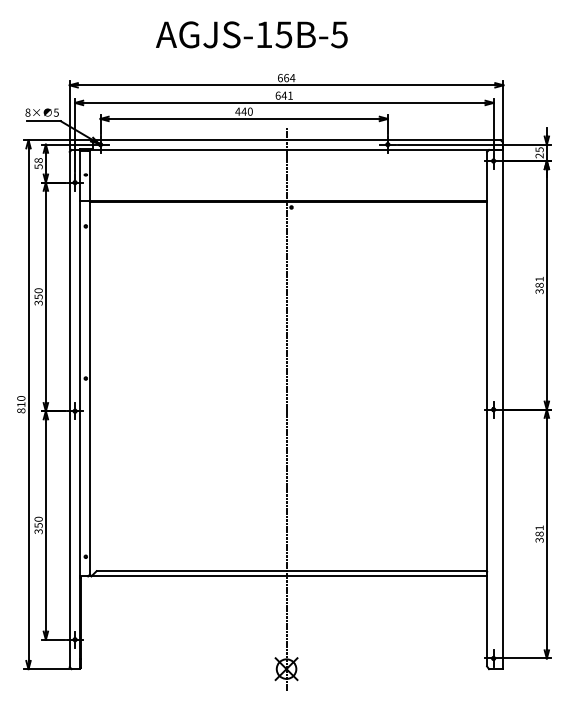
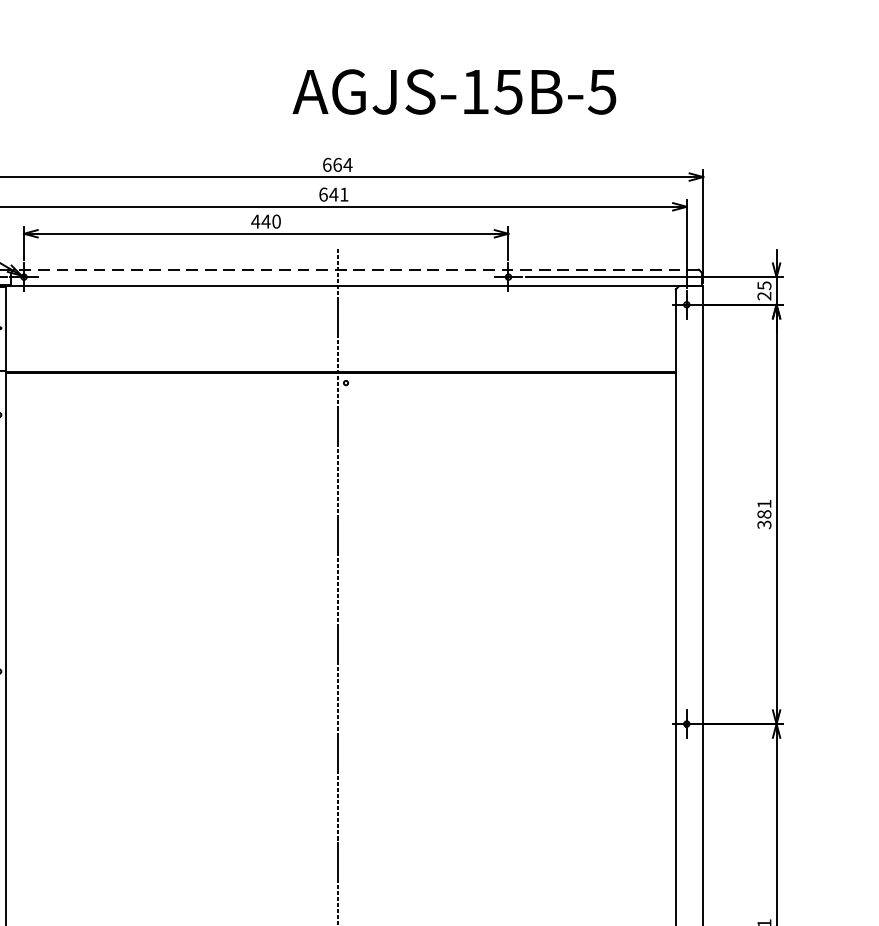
text: (251, 34) -> (453, 91), moved
line: (297, 140) -> (356, 270), solid -> dashed

